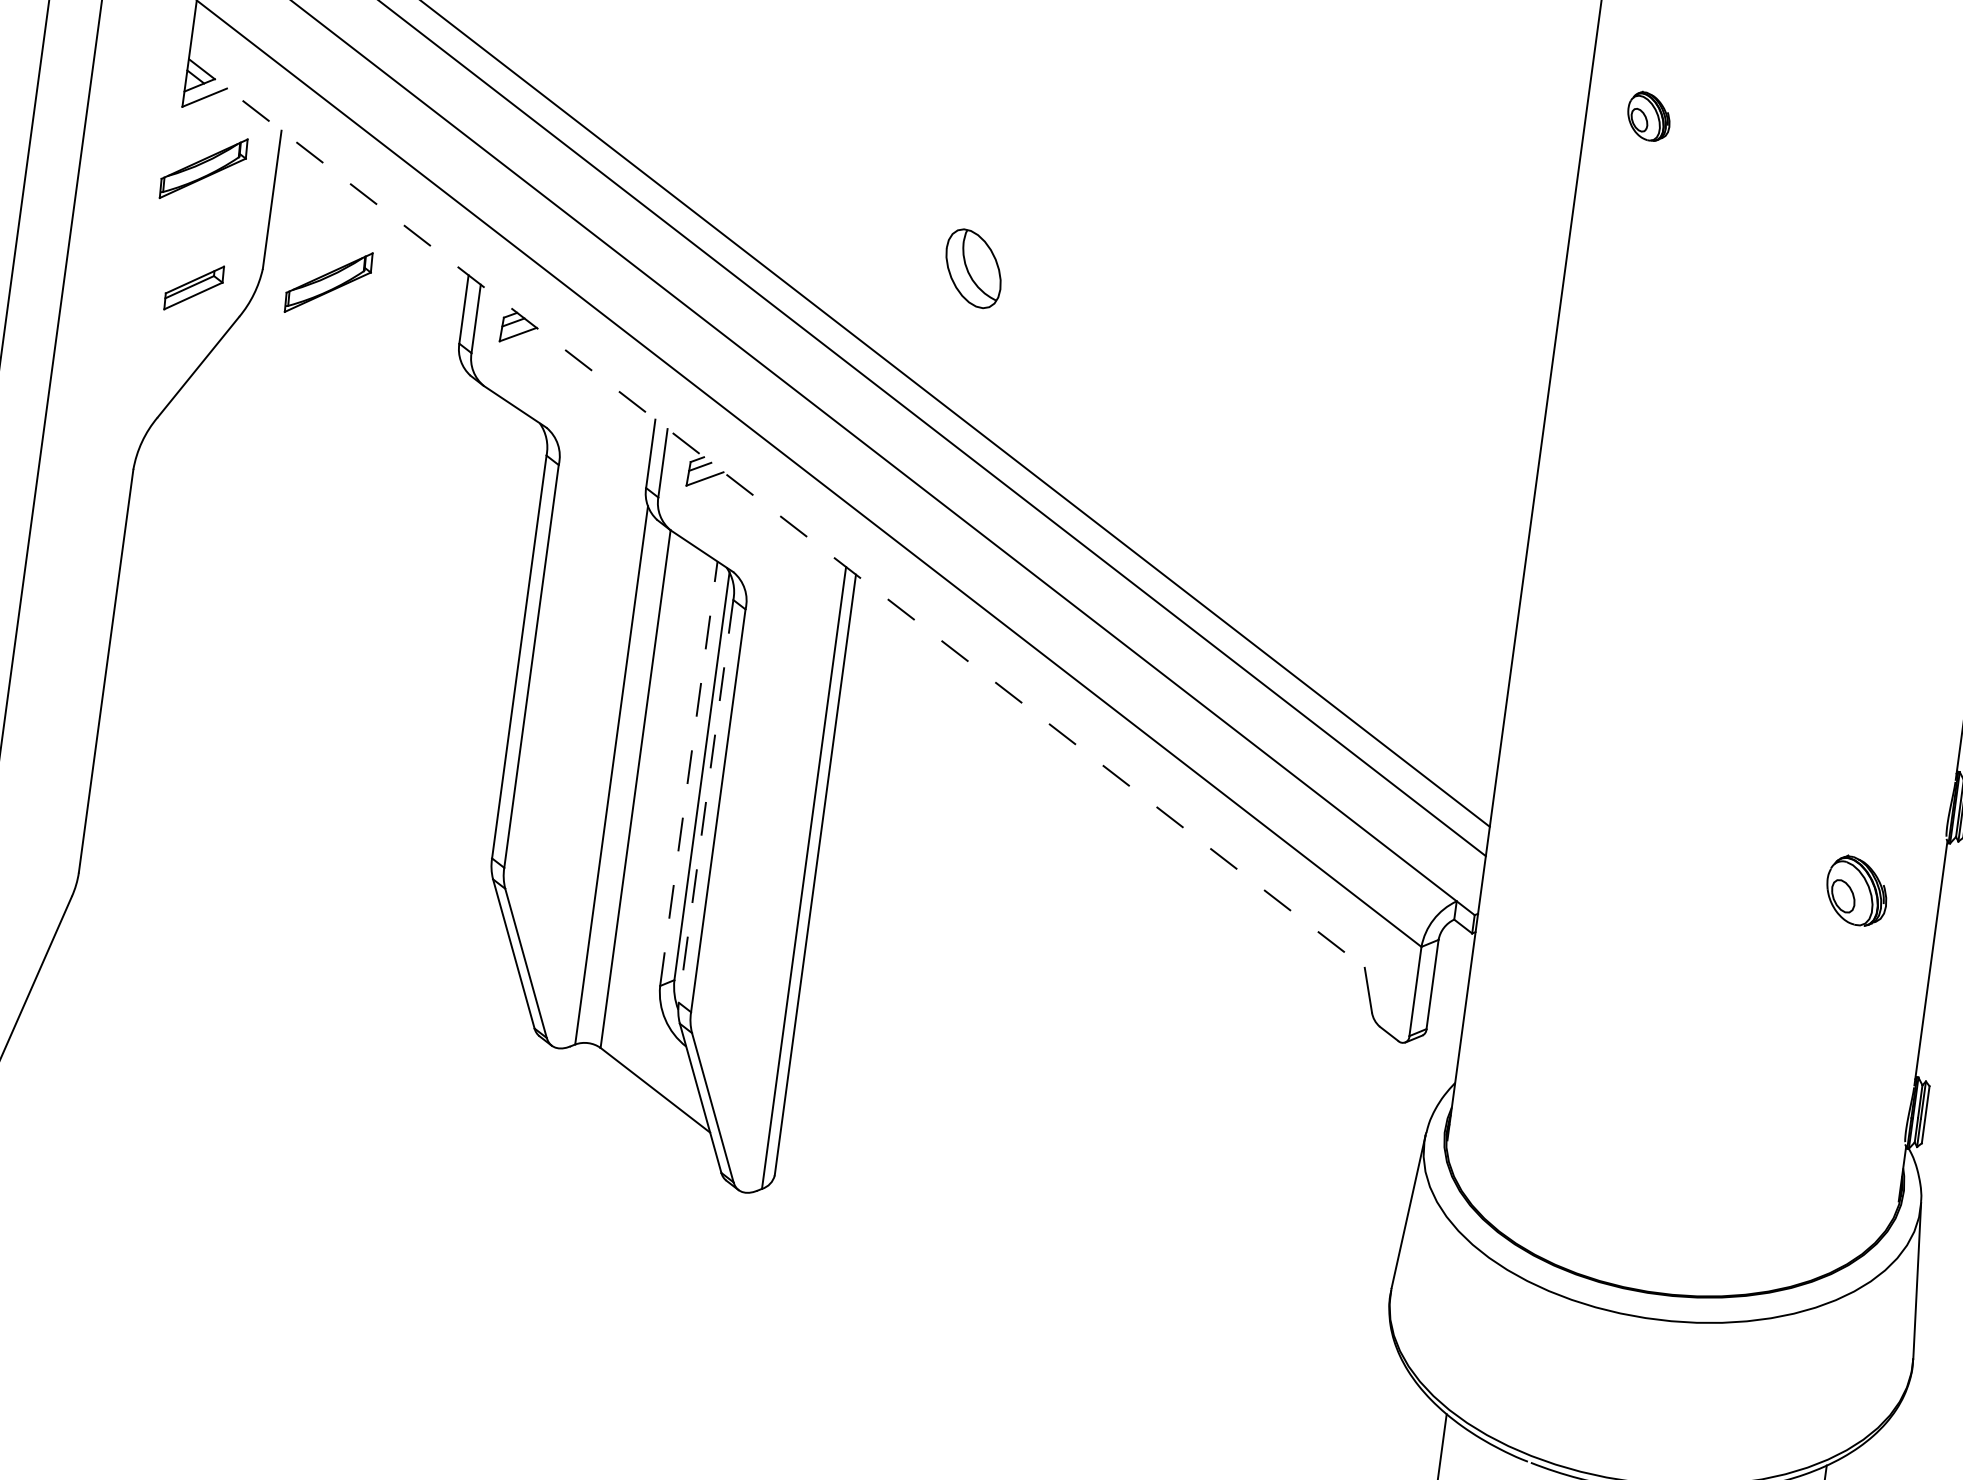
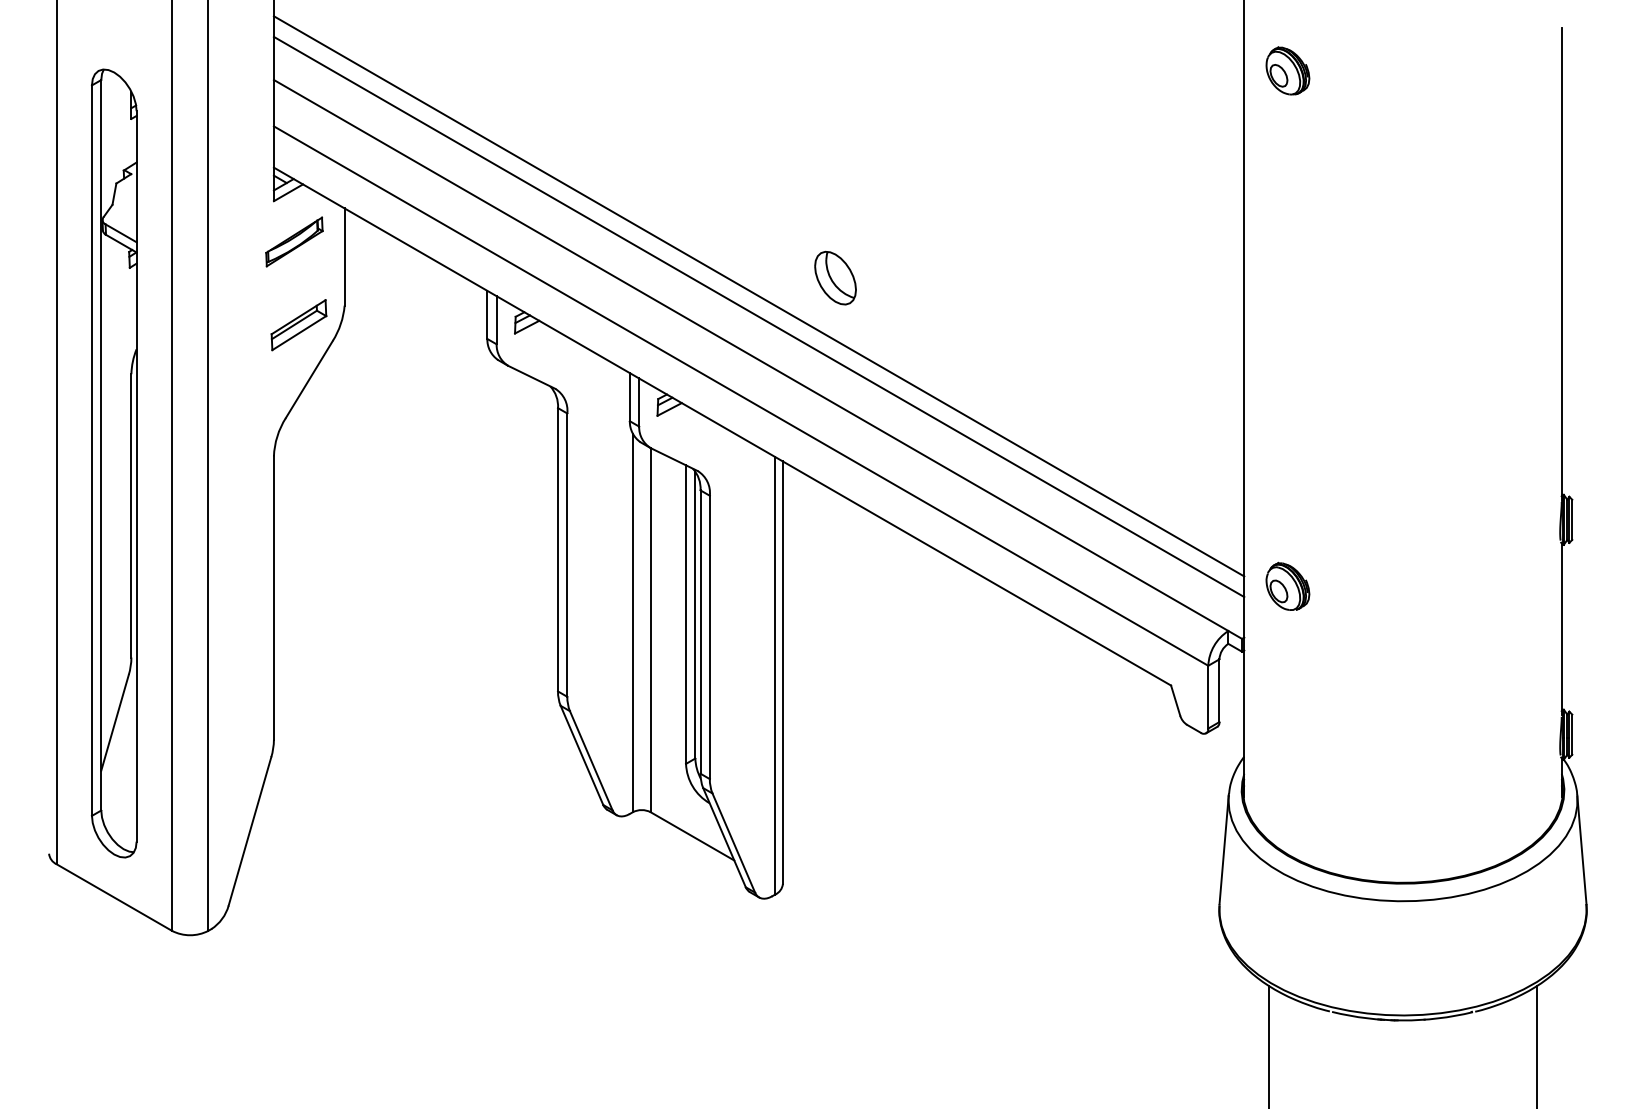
part: (1648, 115) -> (1287, 70), size x1.43
part: (973, 267) -> (835, 277), moved
part: (328, 281) -> (391, 308), removed
part: (193, 288) -> (298, 325), size x1.43
line: (776, 513) -> (722, 426), dashed -> solid
line: (689, 773) -> (686, 614), dashed -> solid
line: (705, 801) -> (700, 632), dashed -> solid
part: (1856, 889) -> (1287, 585), moved

